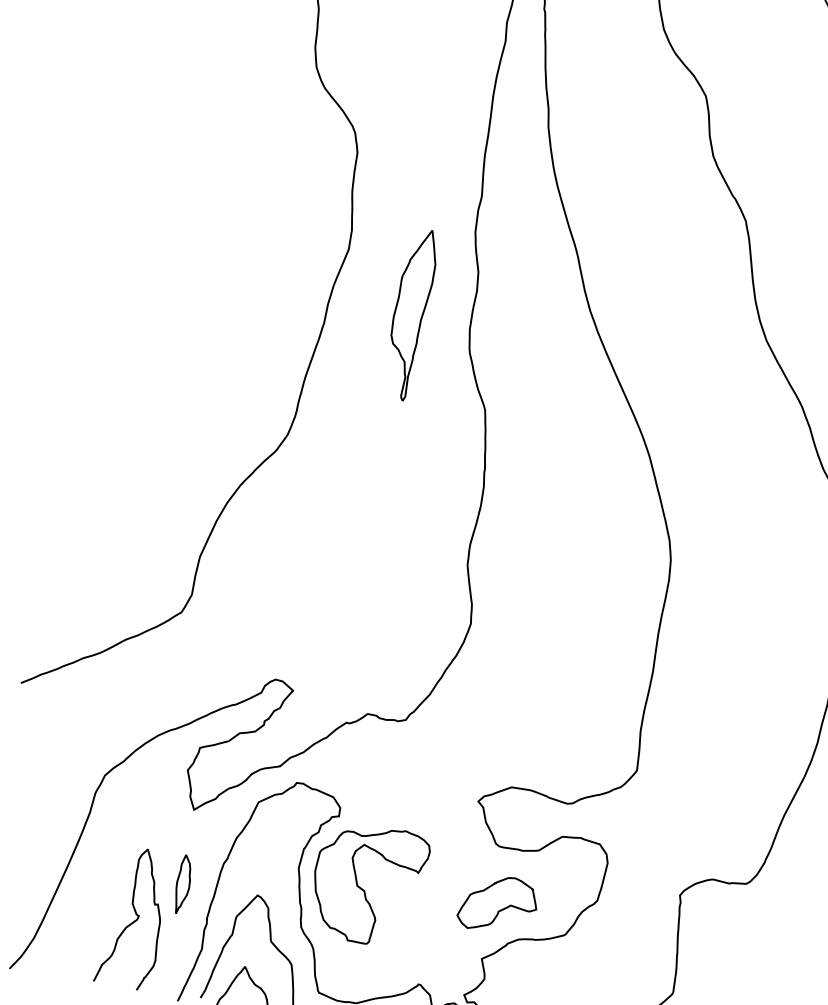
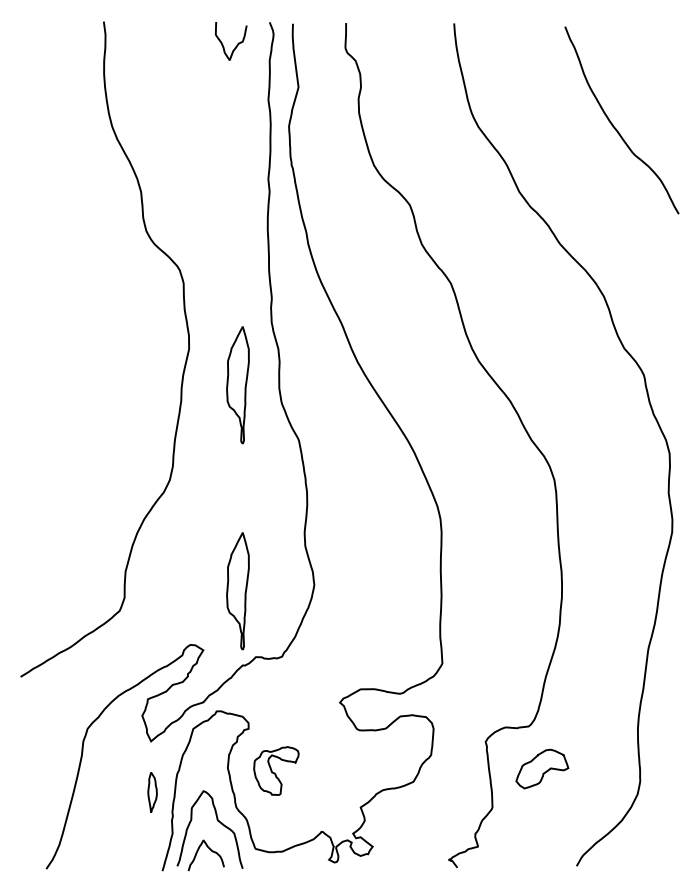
part: (357, 613) -> (237, 591), added
part: (368, 883) -> (276, 770), size x0.6
part: (498, 903) -> (542, 768), moved
curve: (135, 919) -> (124, 821), removed

